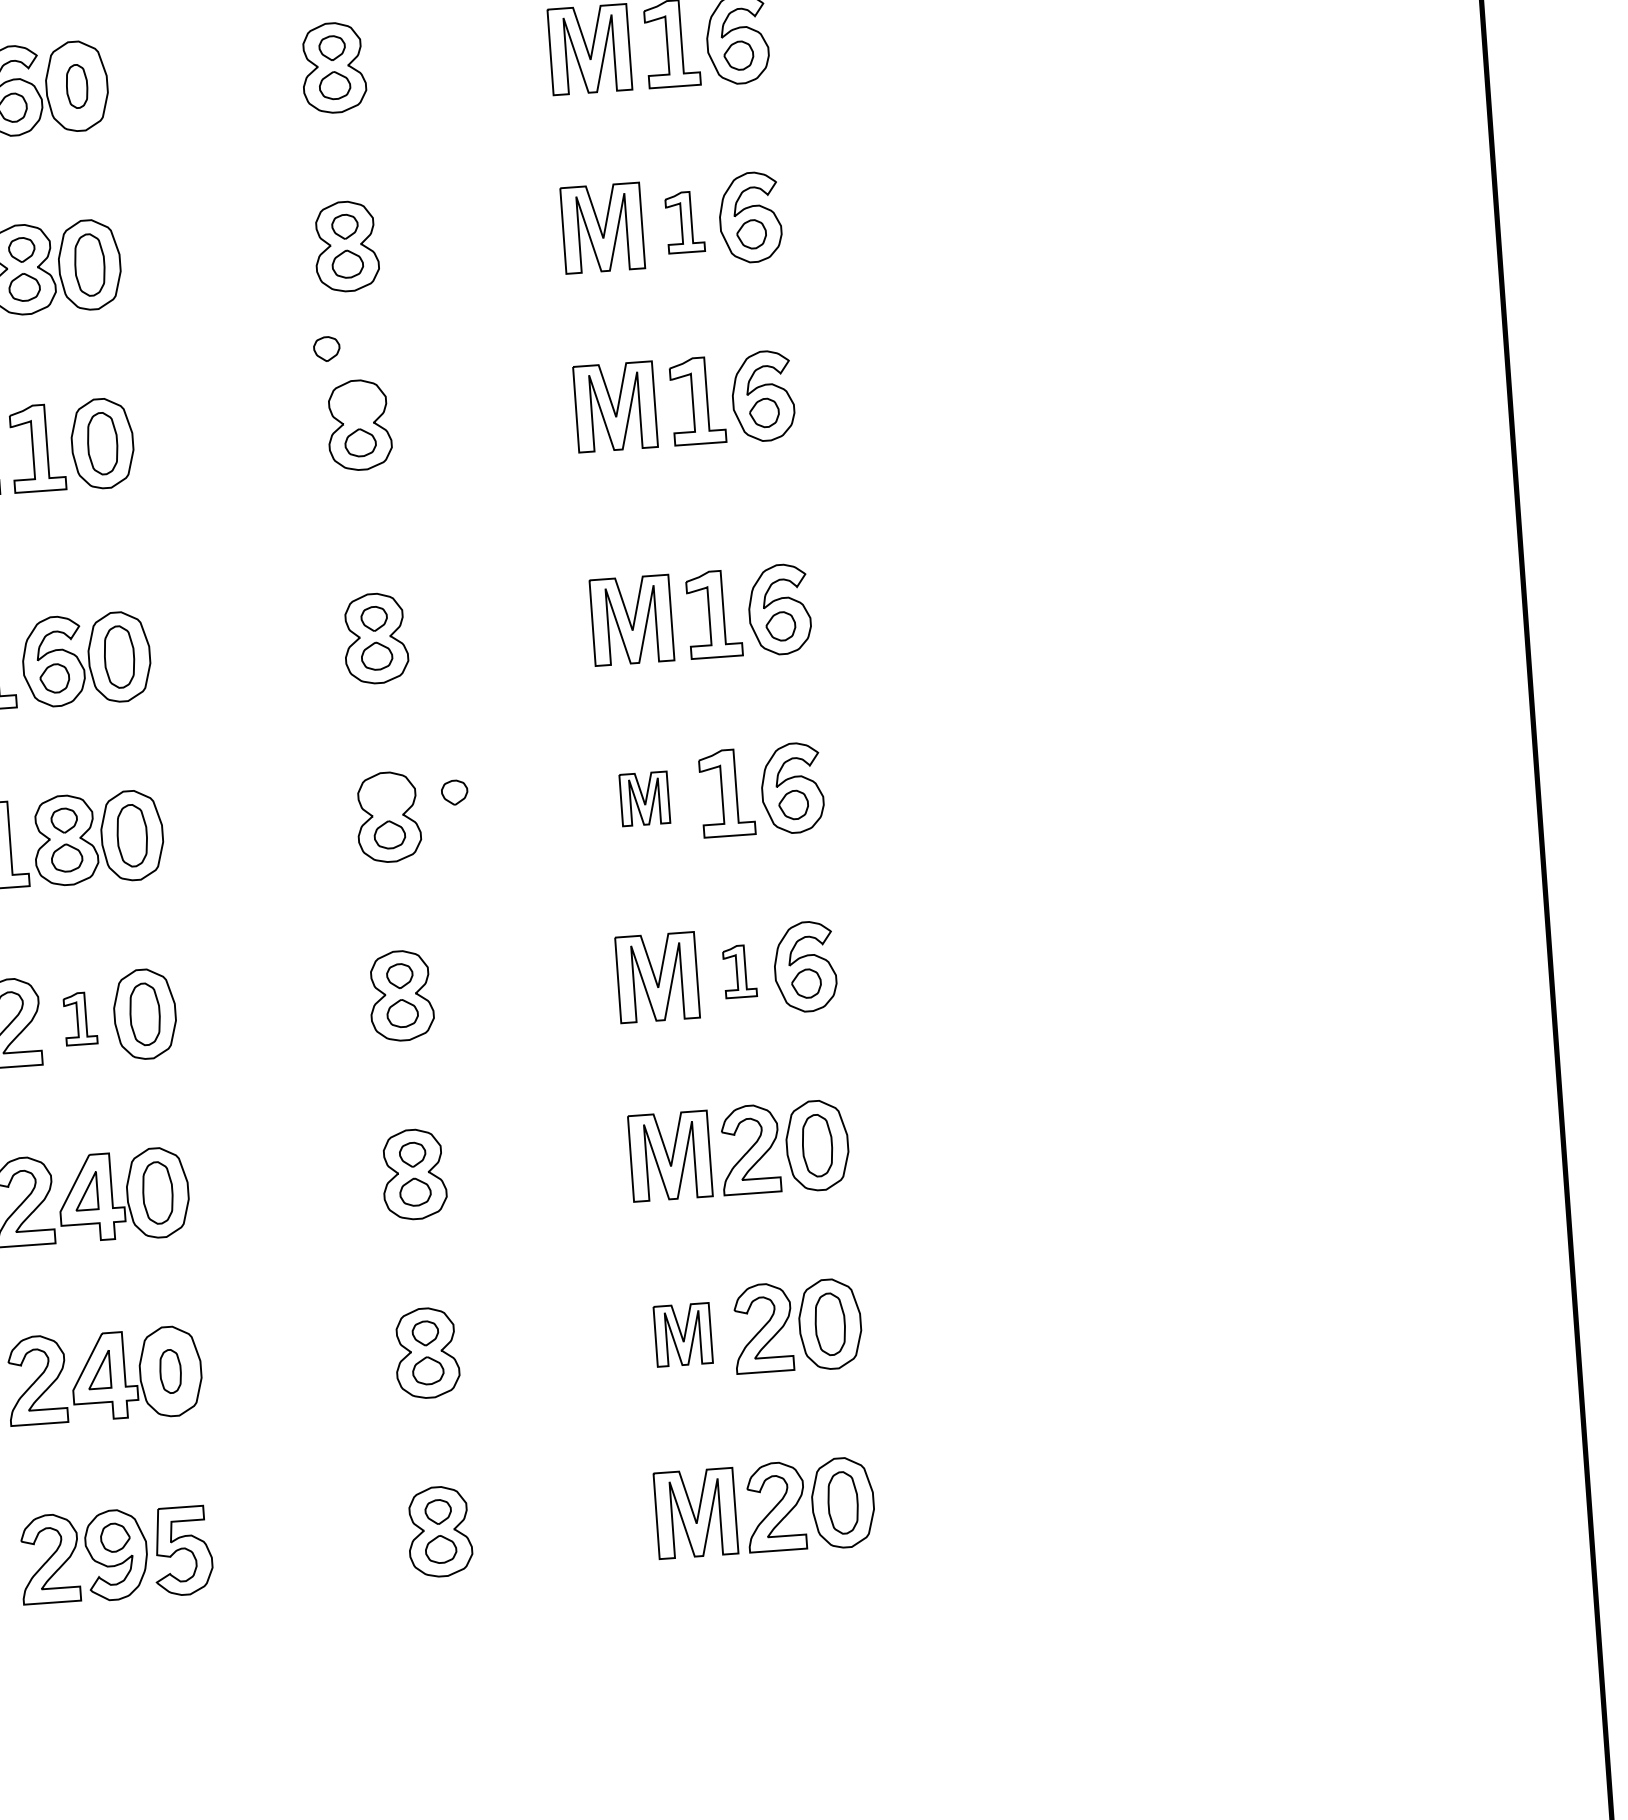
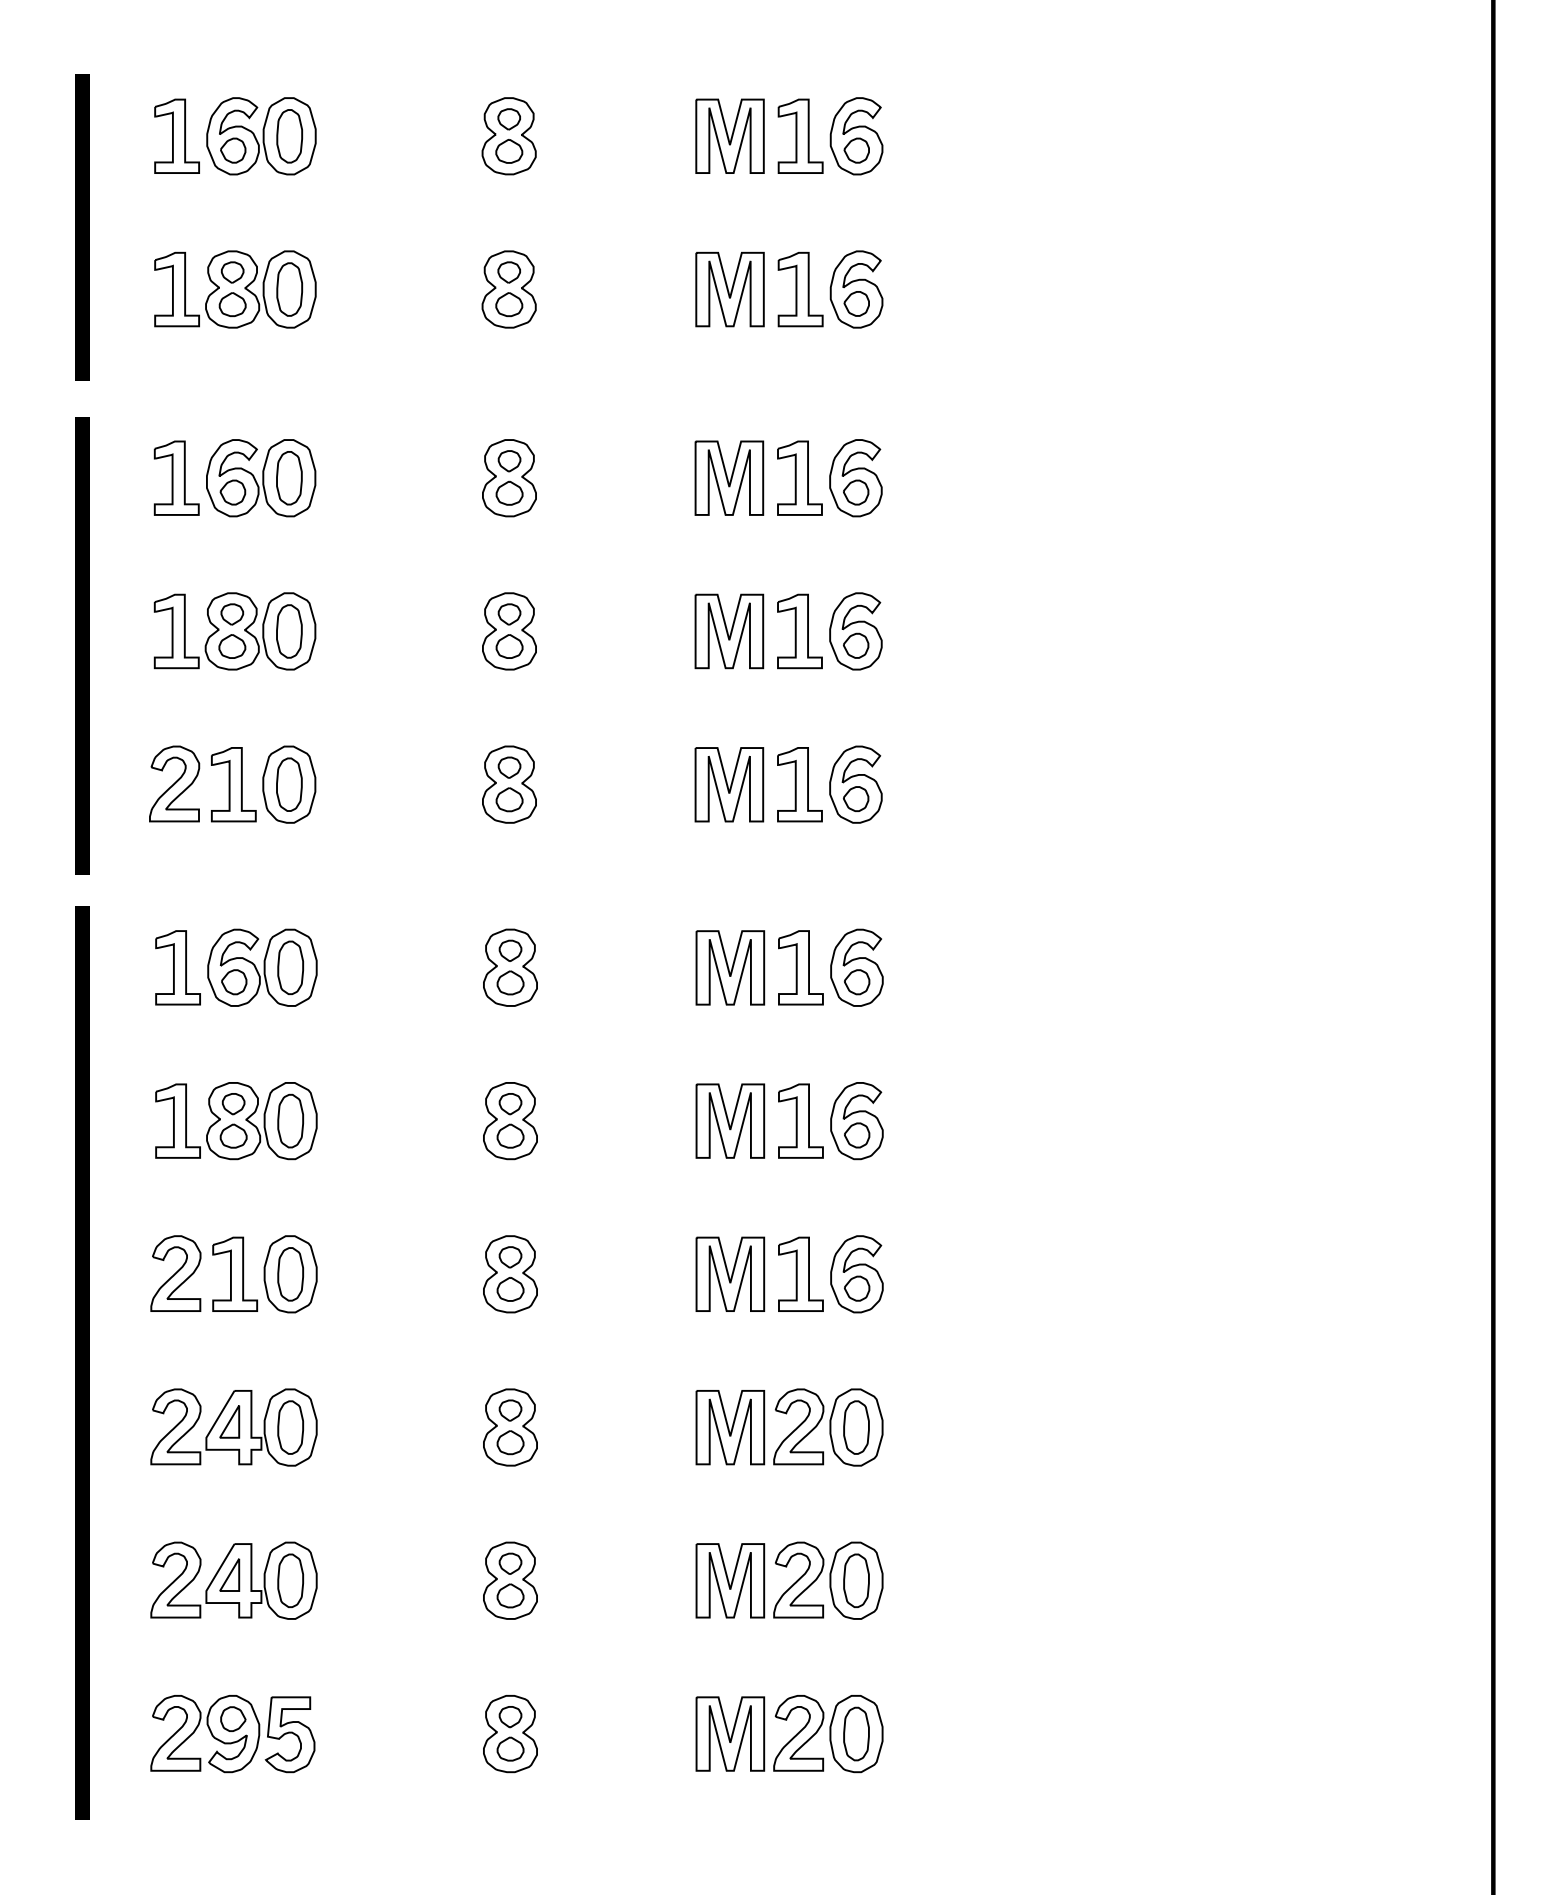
part: (77, 86) -> (289, 478), size x1.43
part: (684, 222) -> (799, 631), size x1.43
part: (326, 348) -> (509, 767), moved
part: (454, 793) -> (510, 1104), moved
part: (644, 798) -> (730, 1120), size x1.67
part: (739, 970) -> (800, 1273), size x1.67
part: (80, 1017) -> (235, 1273), size x1.67
part: (683, 1334) -> (730, 1580), size x1.43
part: (170, 1371) -> (290, 1580), size x1.43

